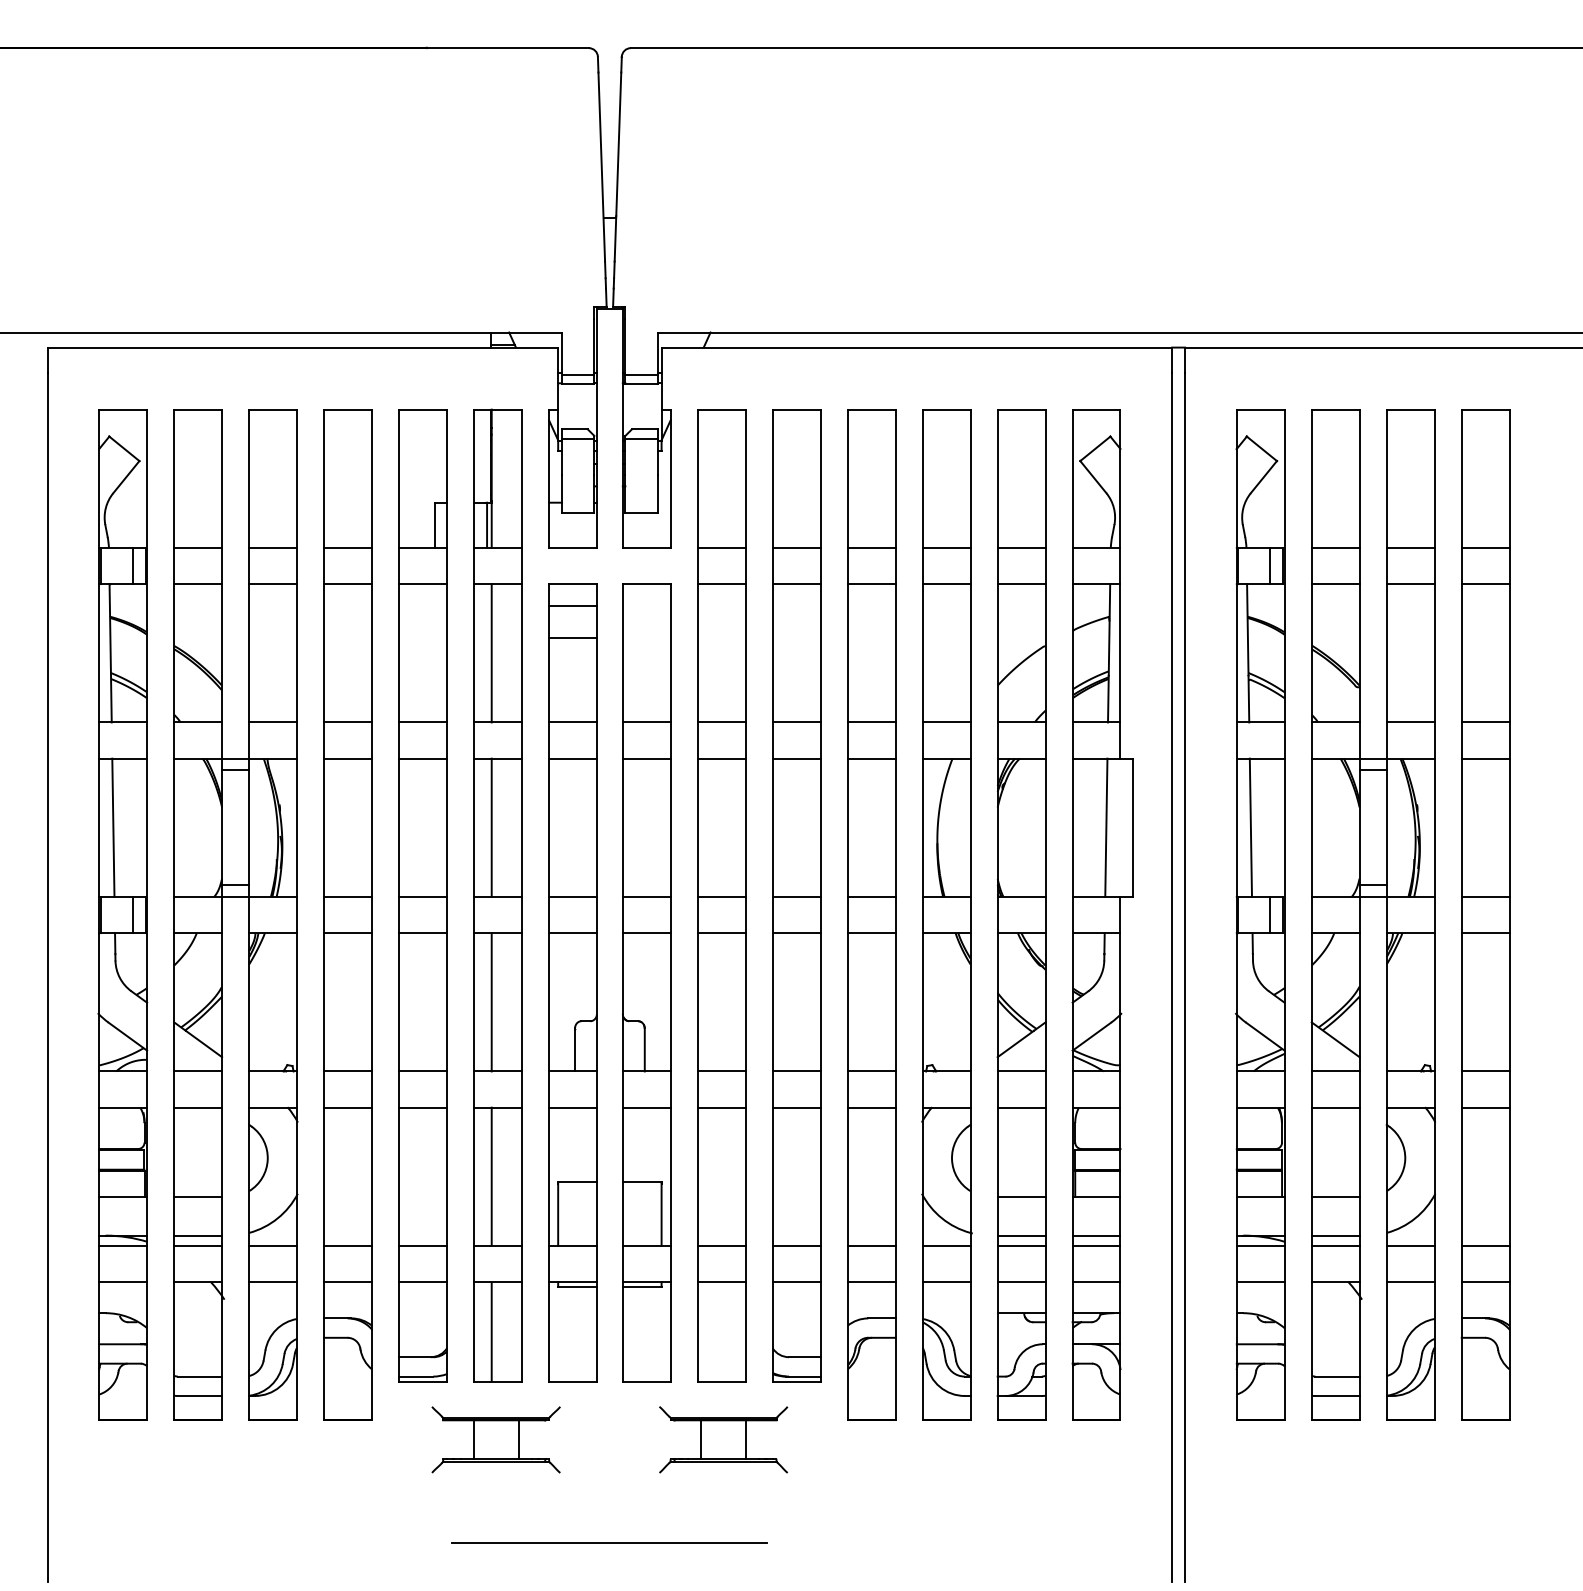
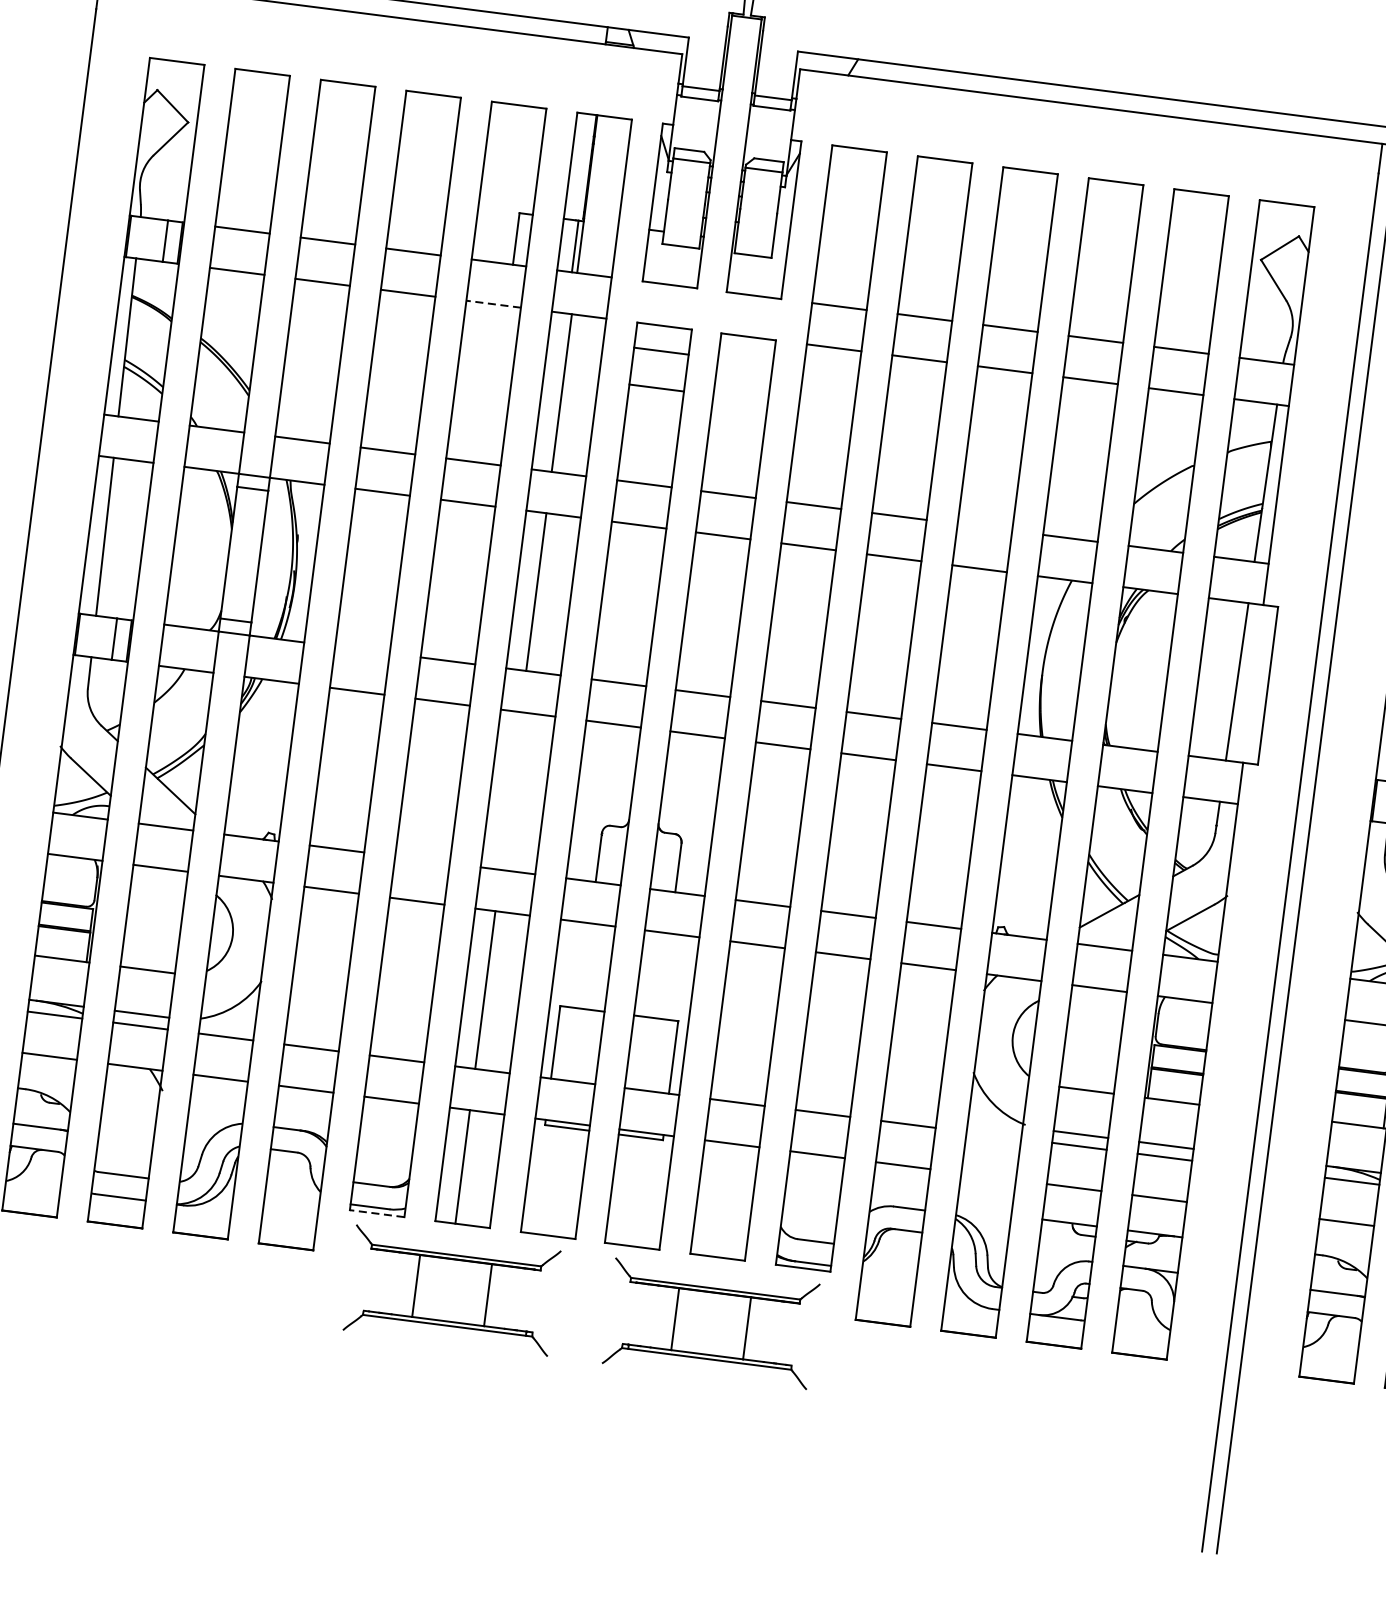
line: (423, 584) -> (494, 304), solid -> dashed
line: (871, 722) -> (984, 527), removed
line: (348, 896) -> (362, 649), removed
line: (491, 1002) -> (510, 791), removed
line: (423, 1071) -> (422, 860), removed
line: (946, 1245) -> (993, 1134), removed
line: (946, 1282) -> (988, 1177), removed
line: (423, 1381) -> (377, 1213), solid -> dashed
part: (495, 1439) -> (451, 1290), size x1.4
part: (723, 1439) -> (711, 1323), size x1.4
line: (609, 1543) -> (566, 1425), removed

